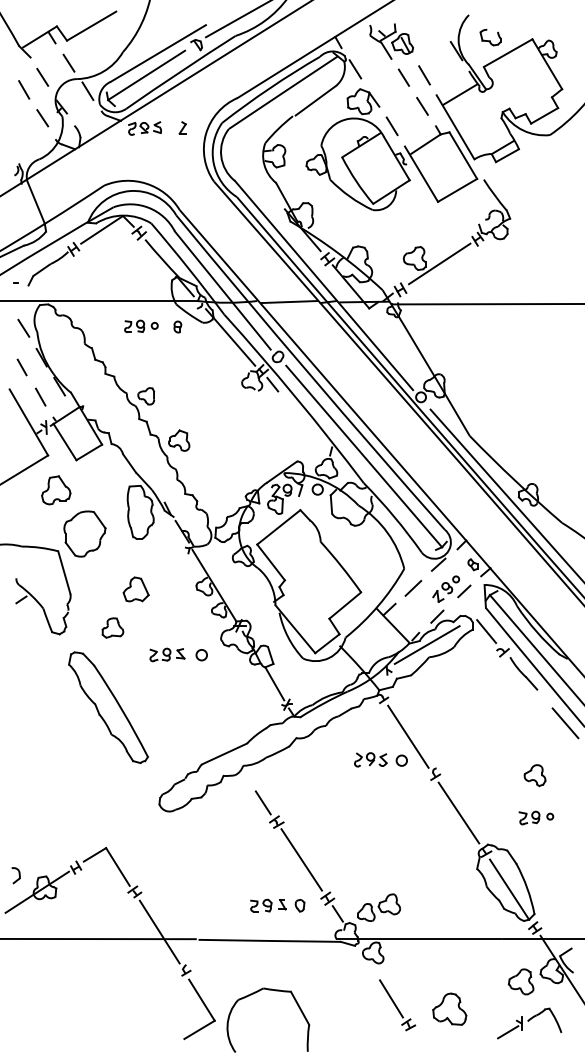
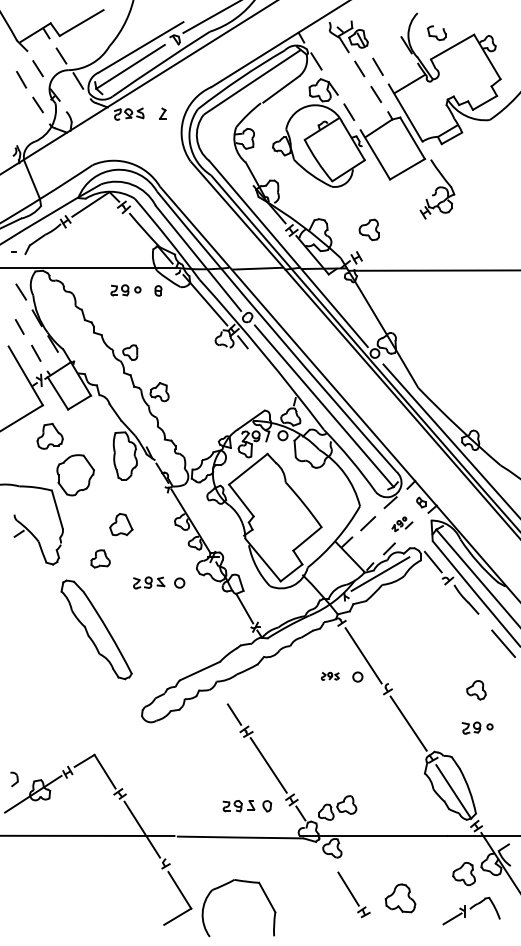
line: (439, 263) -> (391, 234), removed
part: (451, 588) -> (402, 523), size x0.6
part: (370, 759) -> (329, 676), size x0.6

